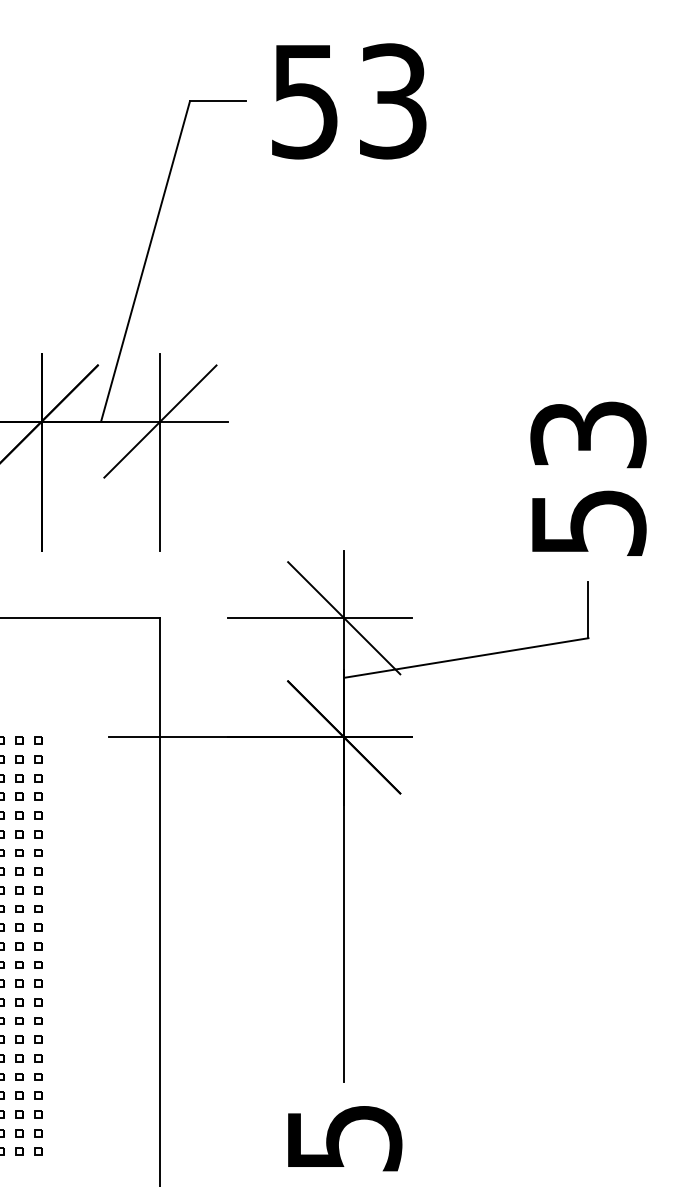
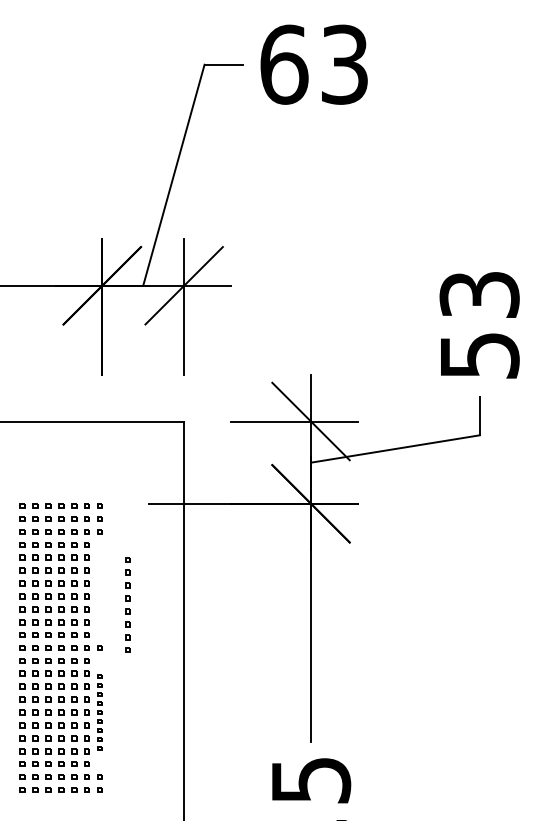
text: (305, 101) -> (284, 64), 53 -> 63
part: (37, 861) -> (127, 604), moved
part: (37, 1039) -> (99, 712), size x0.7

